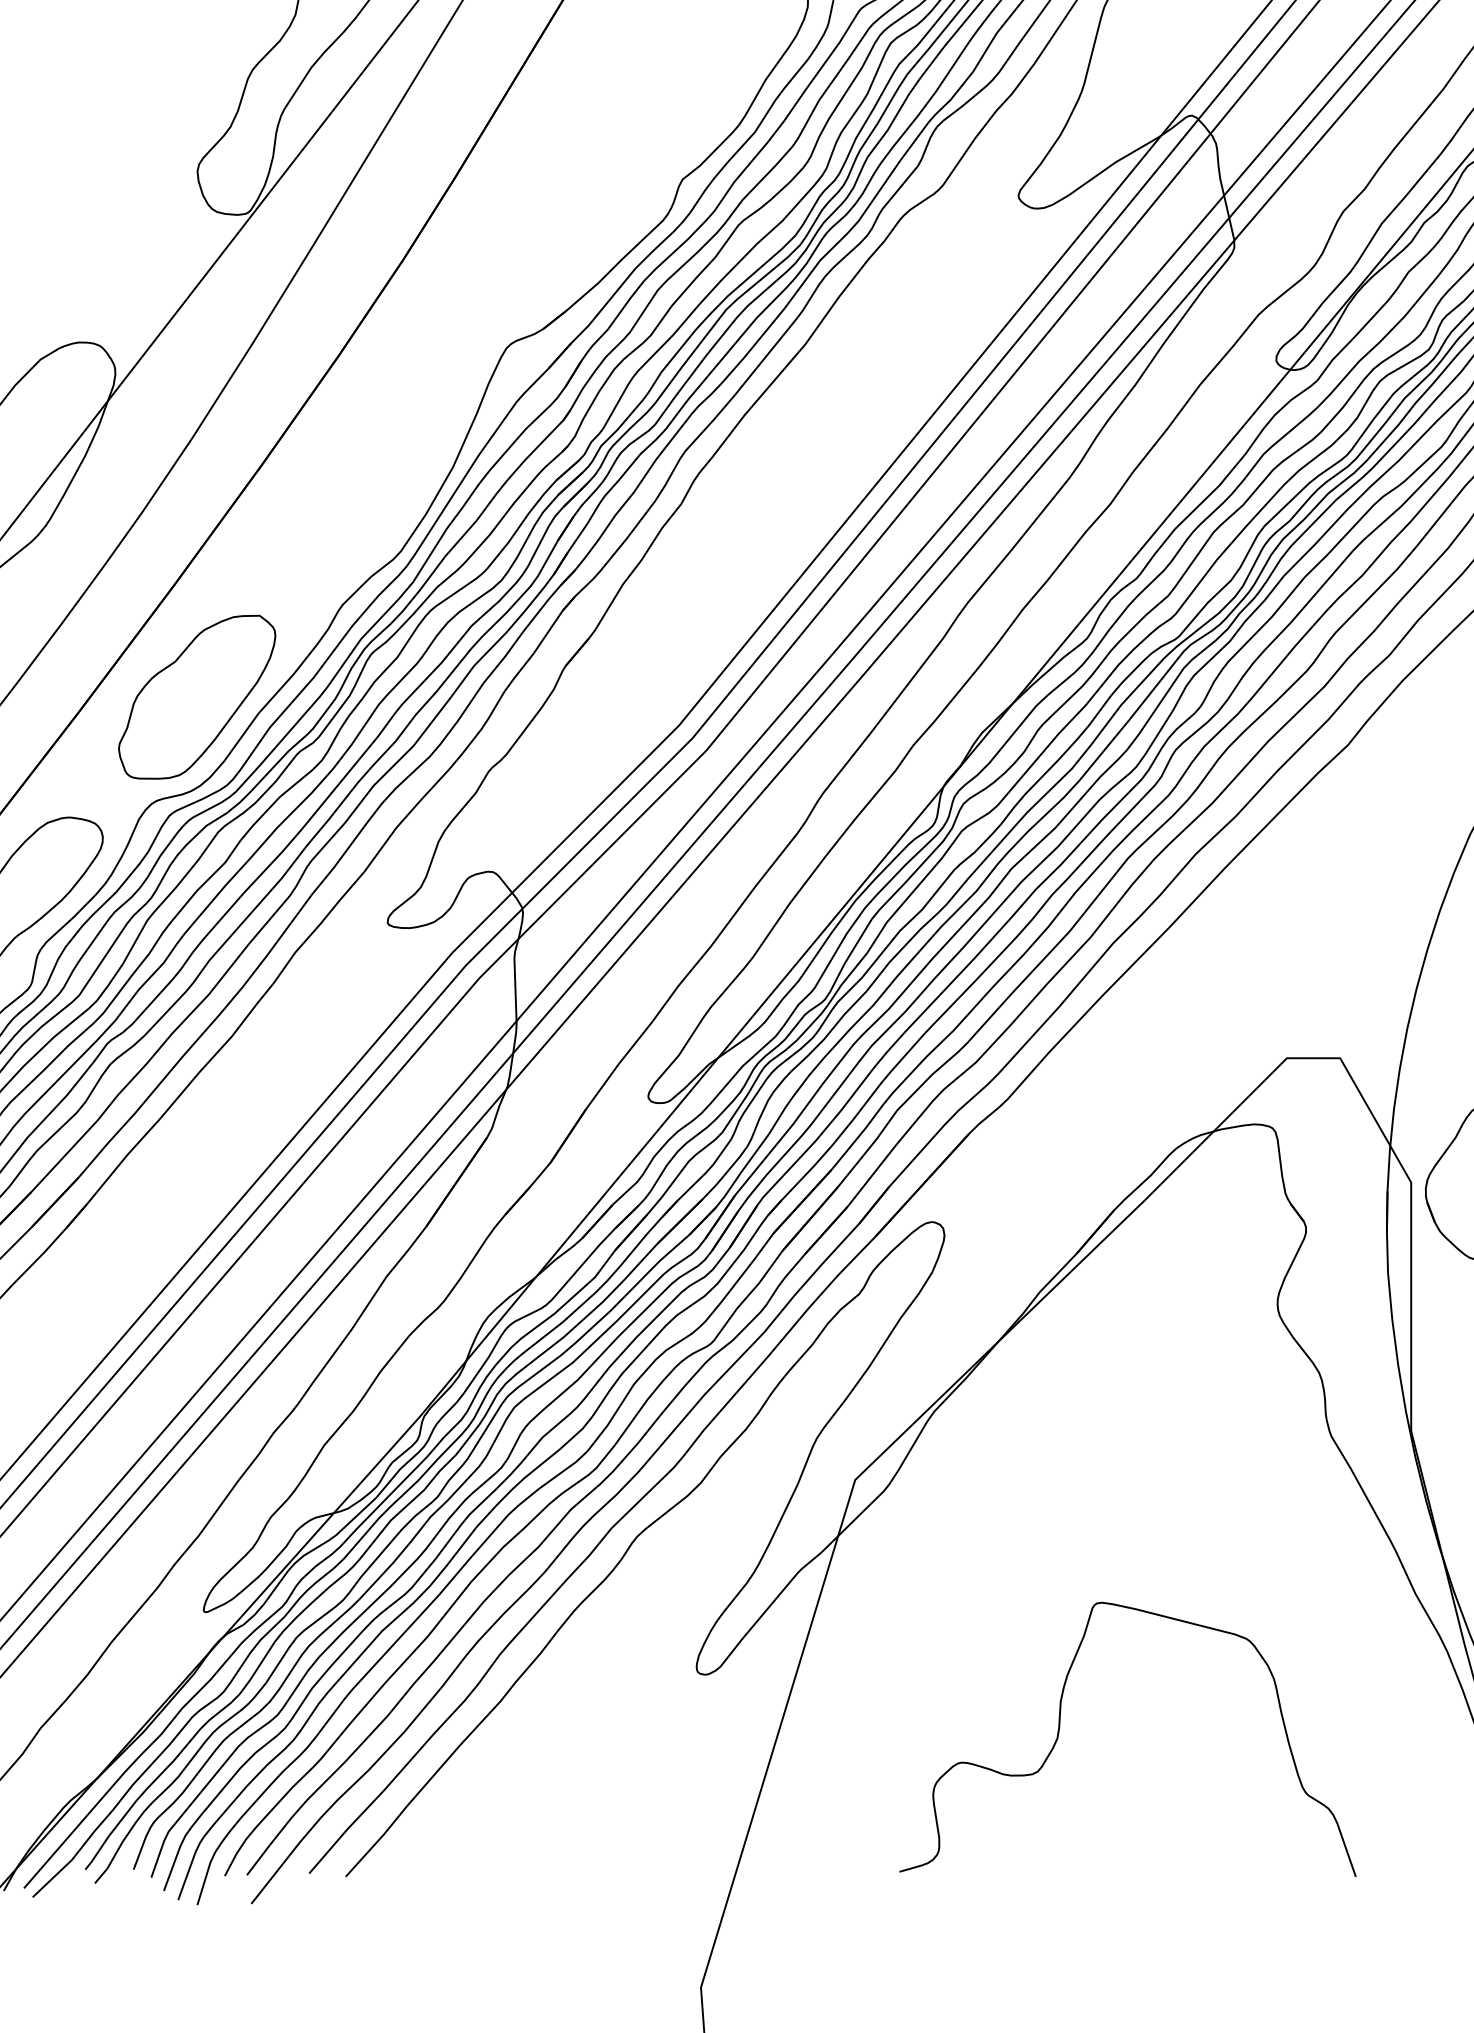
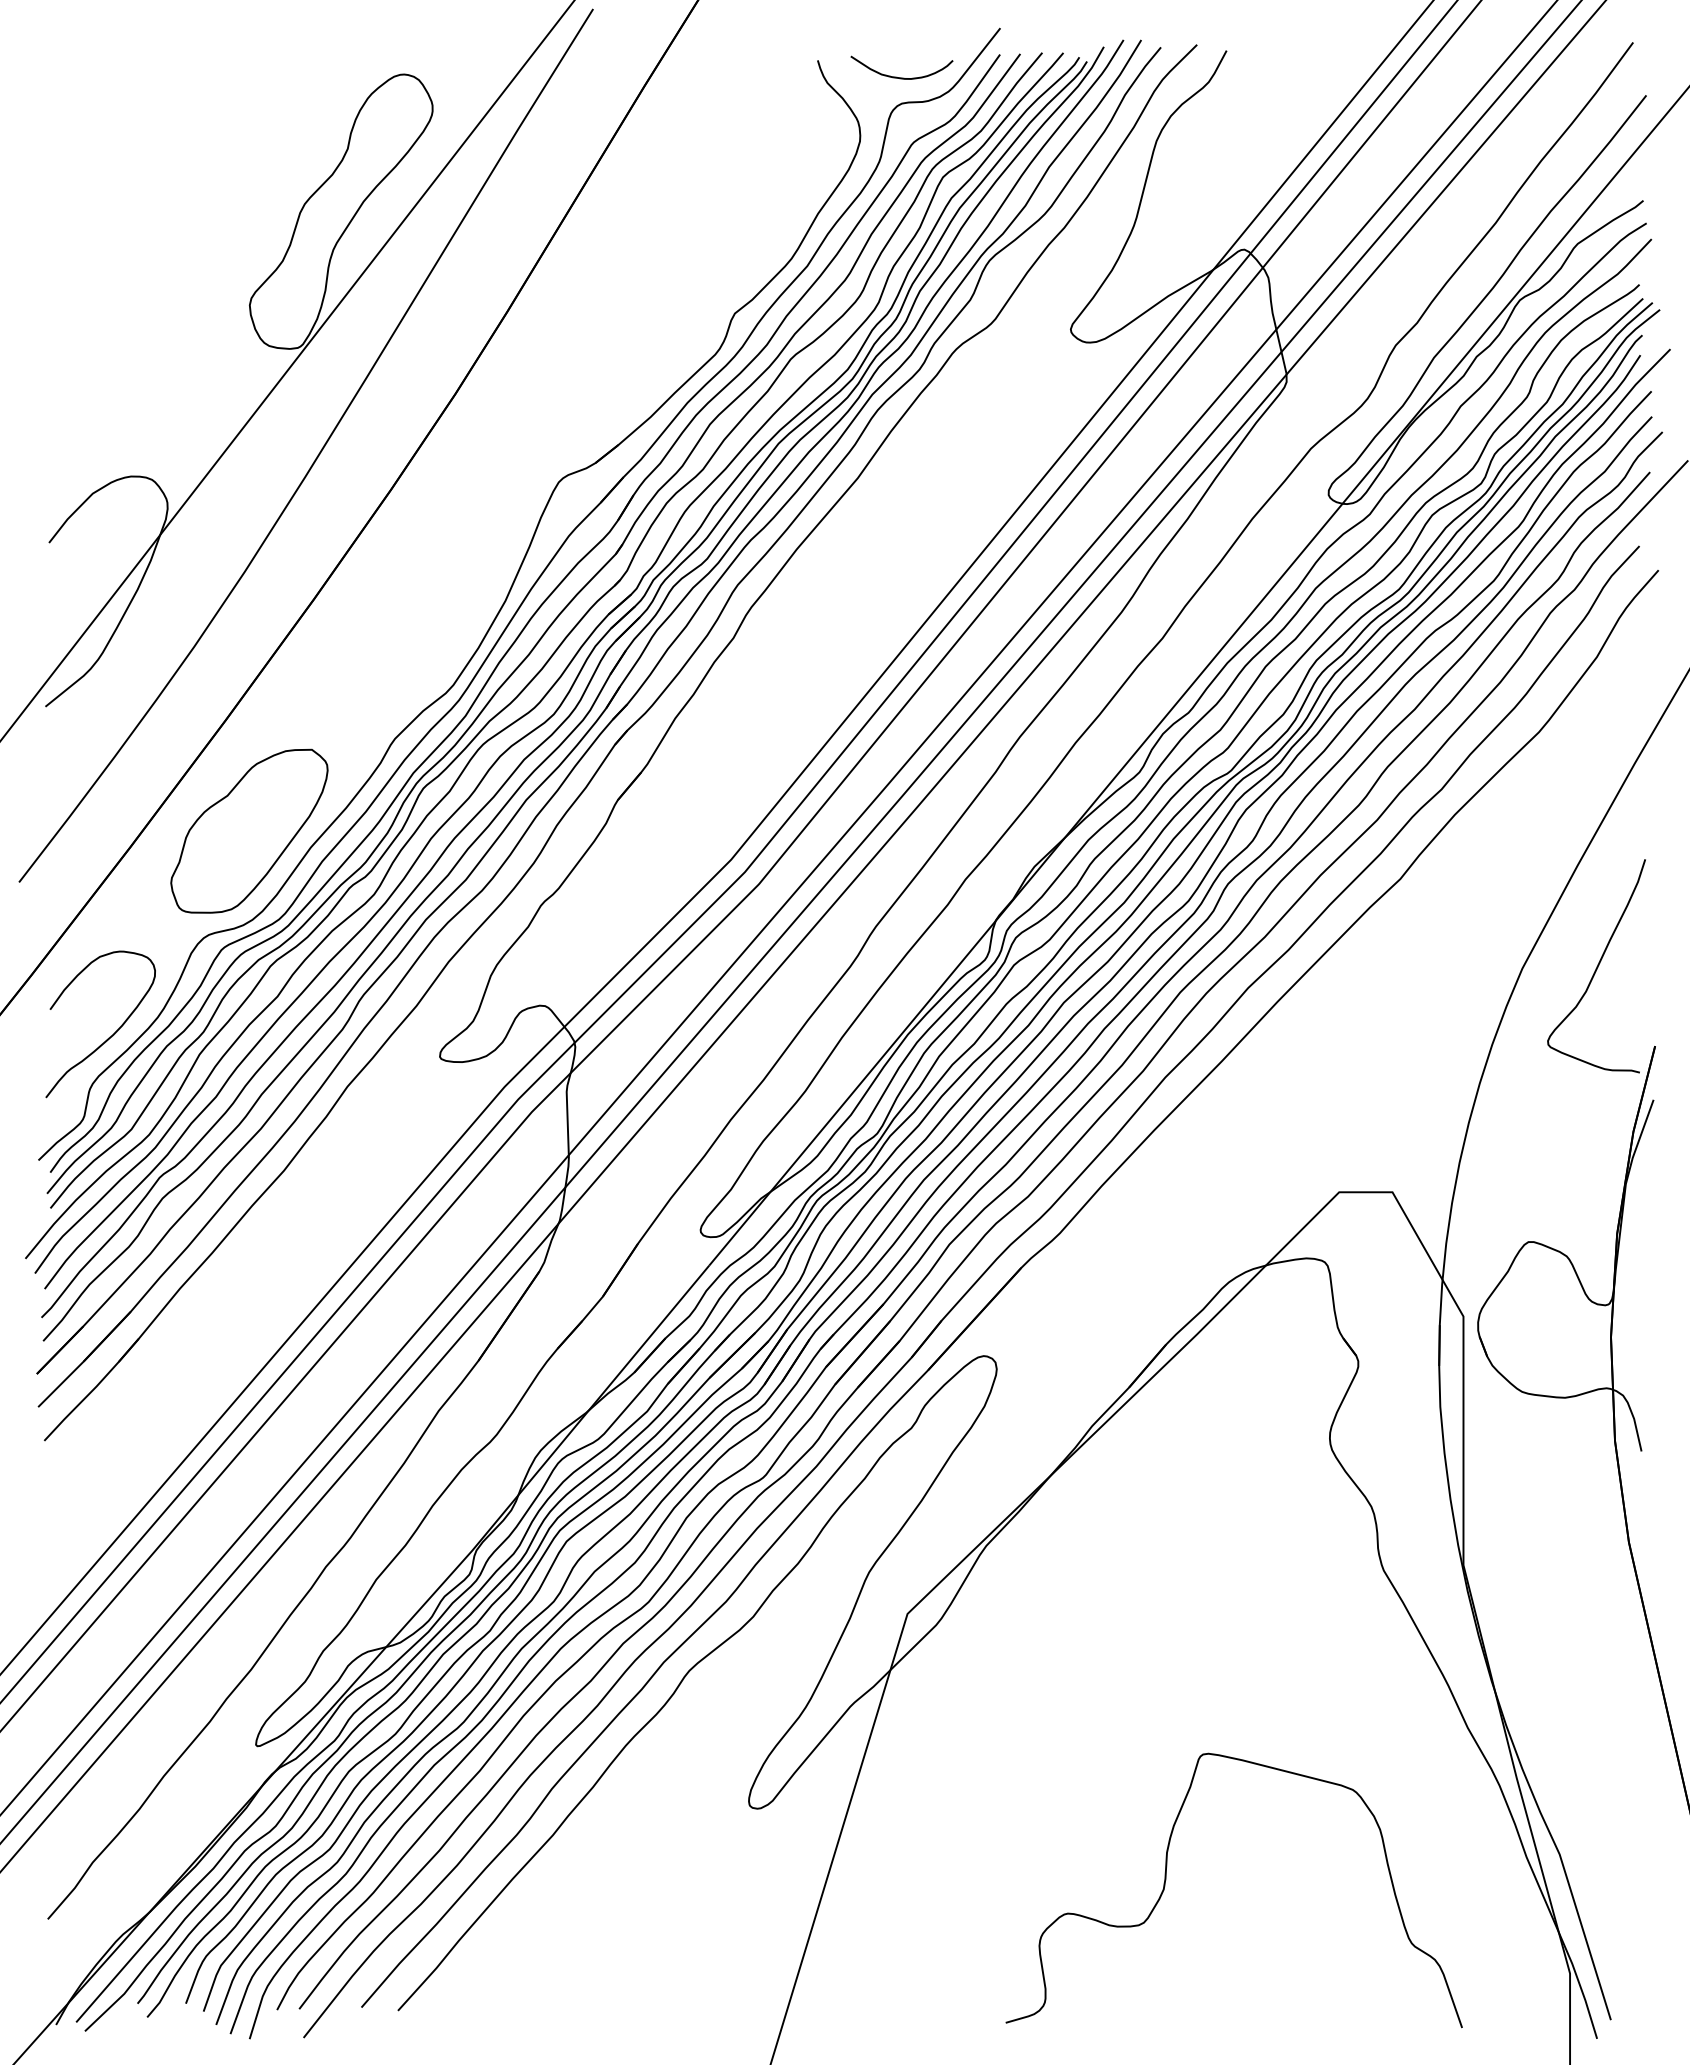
curve: (1060, 1729) -> (1166, 1880), moved

